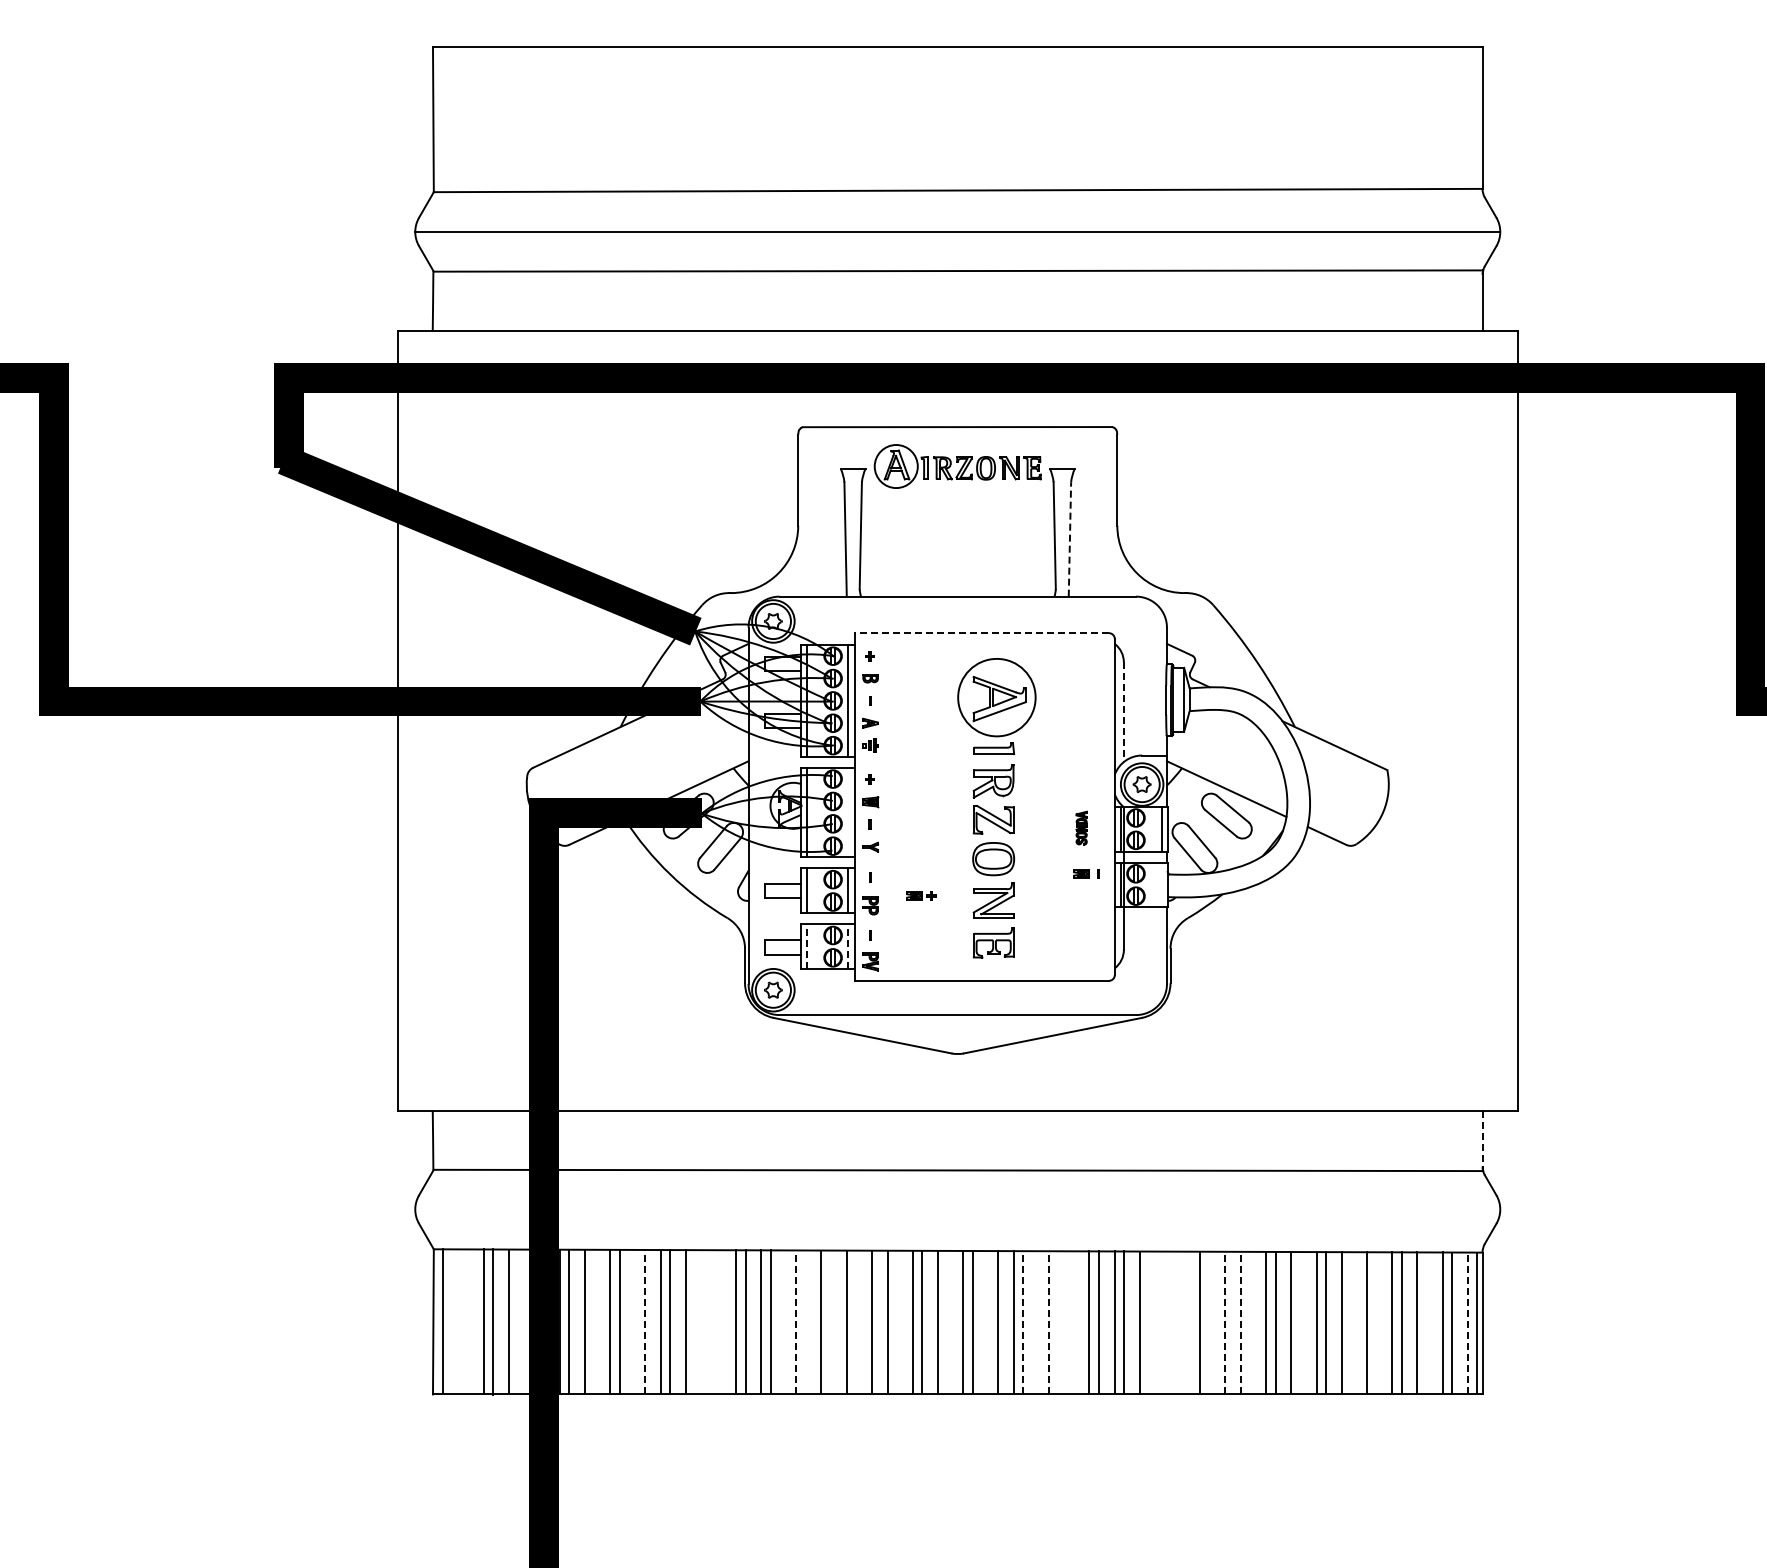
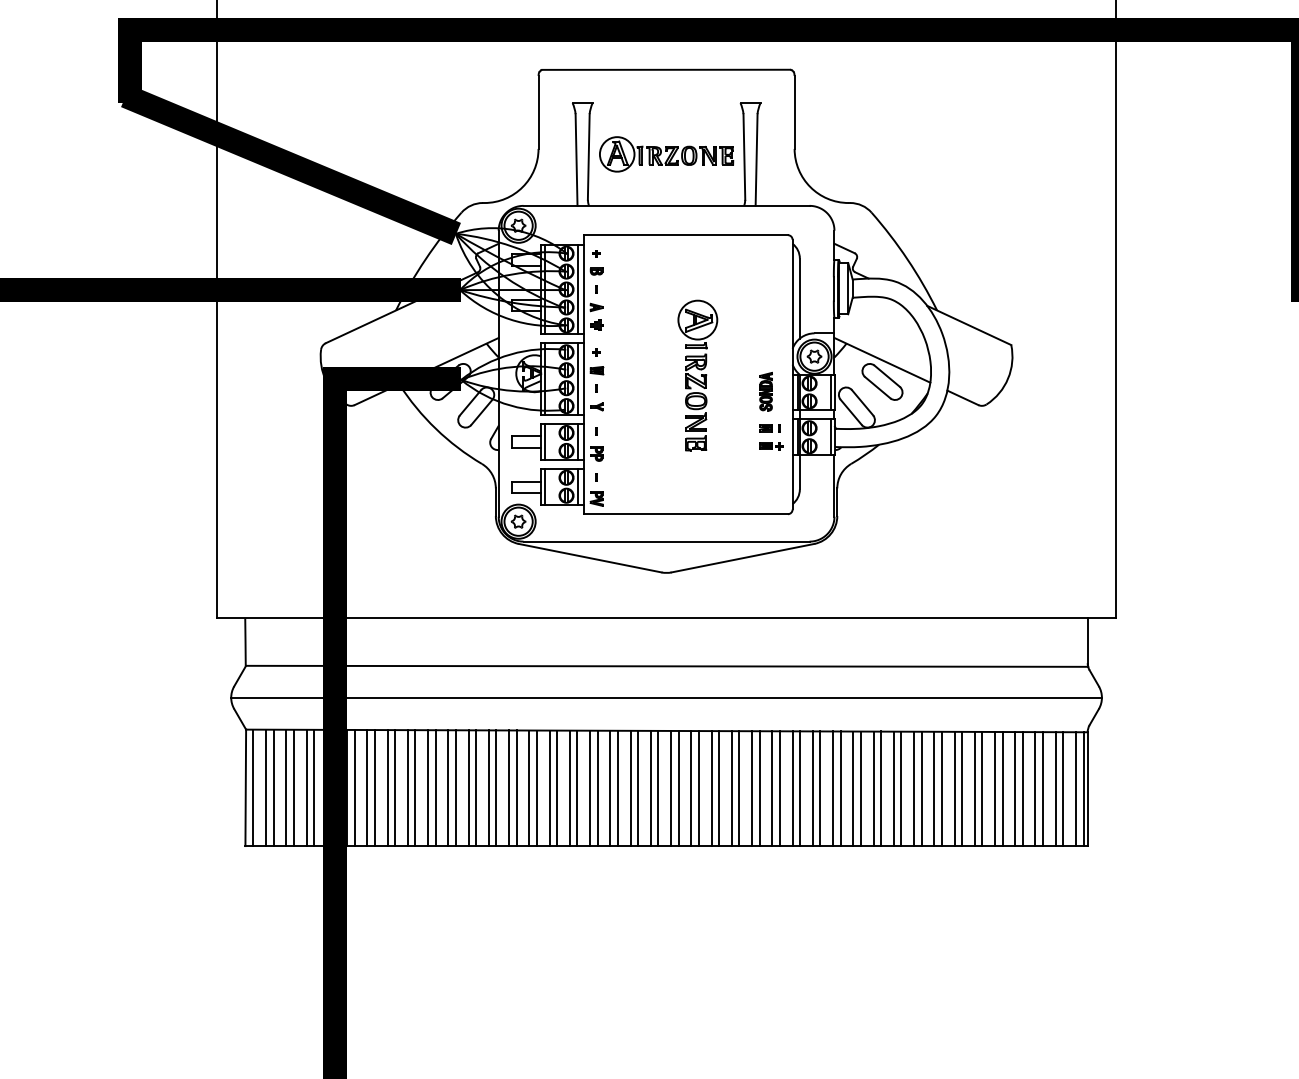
part: (957, 466) -> (666, 154), moved
line: (1069, 539) -> (756, 160), dashed -> solid
line: (982, 633) -> (686, 235), dashed -> solid
line: (1123, 712) -> (799, 298), dashed -> solid
part: (996, 807) -> (697, 375), size x0.62
line: (847, 812) -> (578, 379), added
part: (1081, 827) -> (765, 391), size x1.43
line: (1162, 884) -> (830, 436), added
part: (921, 895) -> (771, 445), moved
line: (806, 946) -> (545, 486), dashed -> solid
line: (847, 946) -> (578, 486), dashed -> solid
line: (1482, 1141) -> (1087, 643), dashed -> solid
line: (957, 1209) -> (666, 697), added
line: (458, 1321) -> (265, 787), added
line: (468, 1321) -> (273, 787), added
line: (518, 1321) -> (314, 787), added
line: (594, 1321) -> (375, 787), added
line: (635, 1321) -> (407, 787), added
line: (644, 1321) -> (415, 787), dashed -> solid
line: (695, 1322) -> (456, 788), added
line: (710, 1322) -> (468, 788), added
line: (720, 1322) -> (476, 788), added
line: (786, 1322) -> (529, 788), added
line: (796, 1322) -> (537, 788), dashed -> solid
line: (811, 1322) -> (549, 788), added
line: (837, 1322) -> (570, 788), added
line: (862, 1322) -> (590, 788), added
line: (897, 1322) -> (618, 788), added
line: (947, 1322) -> (658, 788), added
line: (988, 1322) -> (691, 788), added
line: (1023, 1322) -> (719, 788), dashed -> solid
line: (1038, 1322) -> (731, 788), added
line: (1048, 1322) -> (739, 788), dashed -> solid
line: (1064, 1322) -> (752, 788), added
line: (1073, 1322) -> (759, 788), added
line: (1149, 1322) -> (820, 788), added
line: (1165, 1322) -> (833, 788), added
line: (1174, 1322) -> (840, 788), added
line: (1190, 1322) -> (853, 788), added
line: (1215, 1322) -> (873, 788), added
line: (1225, 1322) -> (881, 788), dashed -> solid
line: (1240, 1322) -> (893, 788), dashed -> solid
line: (1250, 1322) -> (901, 788), added
line: (1300, 1323) -> (941, 789), added
line: (1351, 1323) -> (982, 789), added
line: (1376, 1323) -> (1002, 789), added
line: (1427, 1323) -> (1043, 789), added
line: (1467, 1323) -> (1075, 789), dashed -> solid

